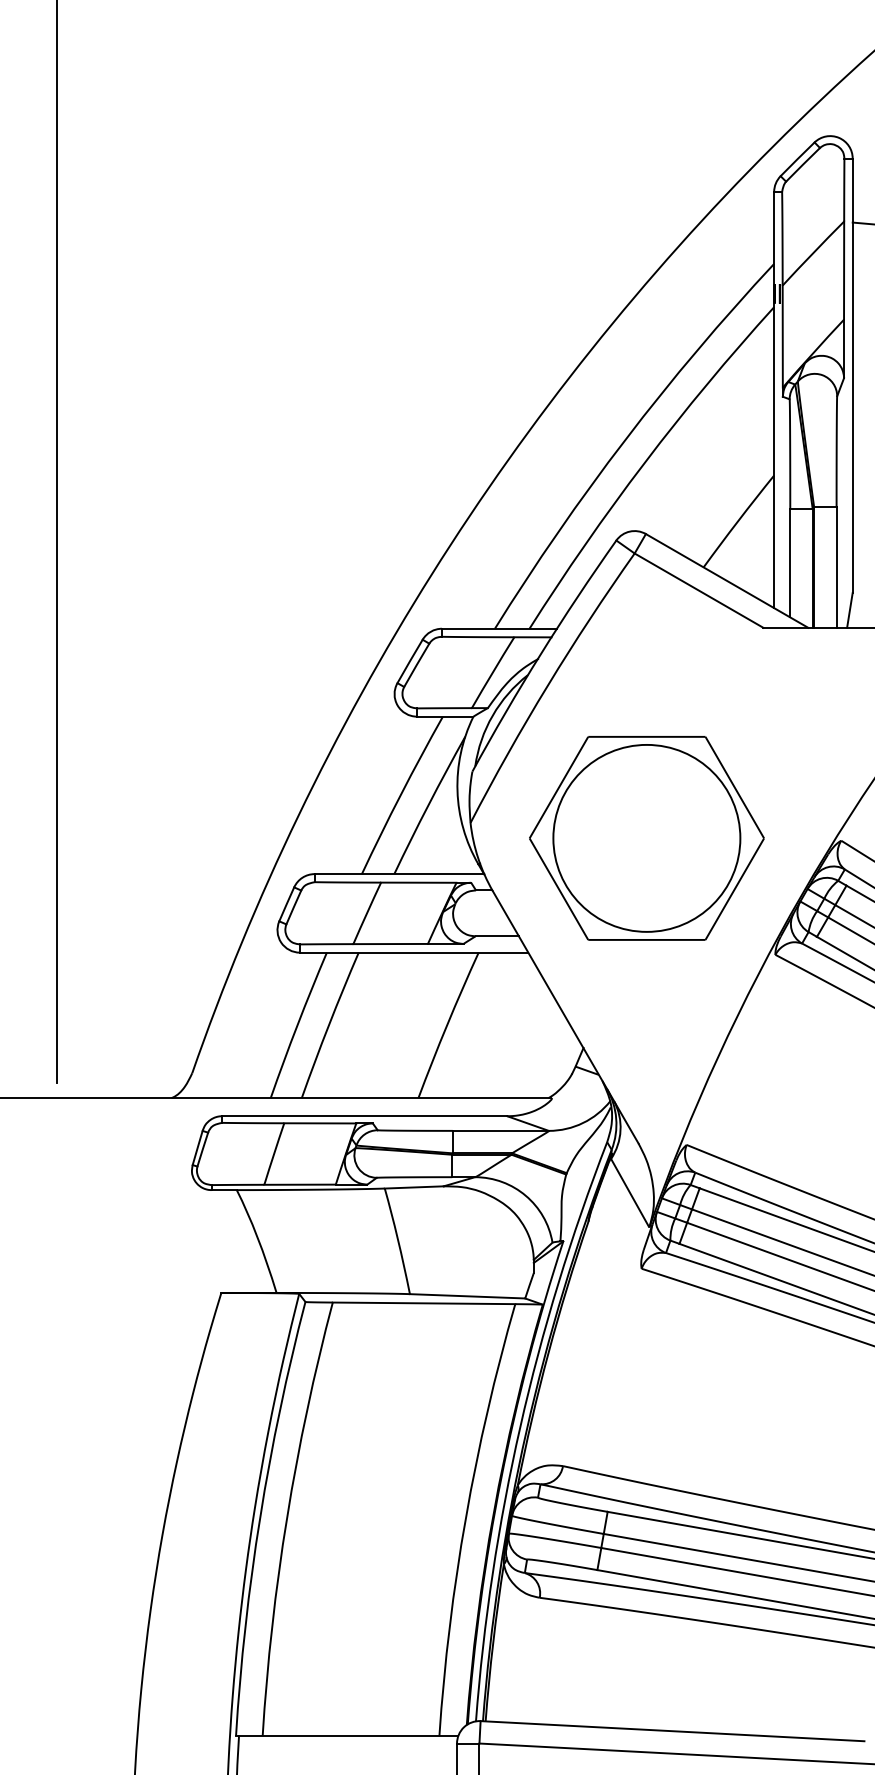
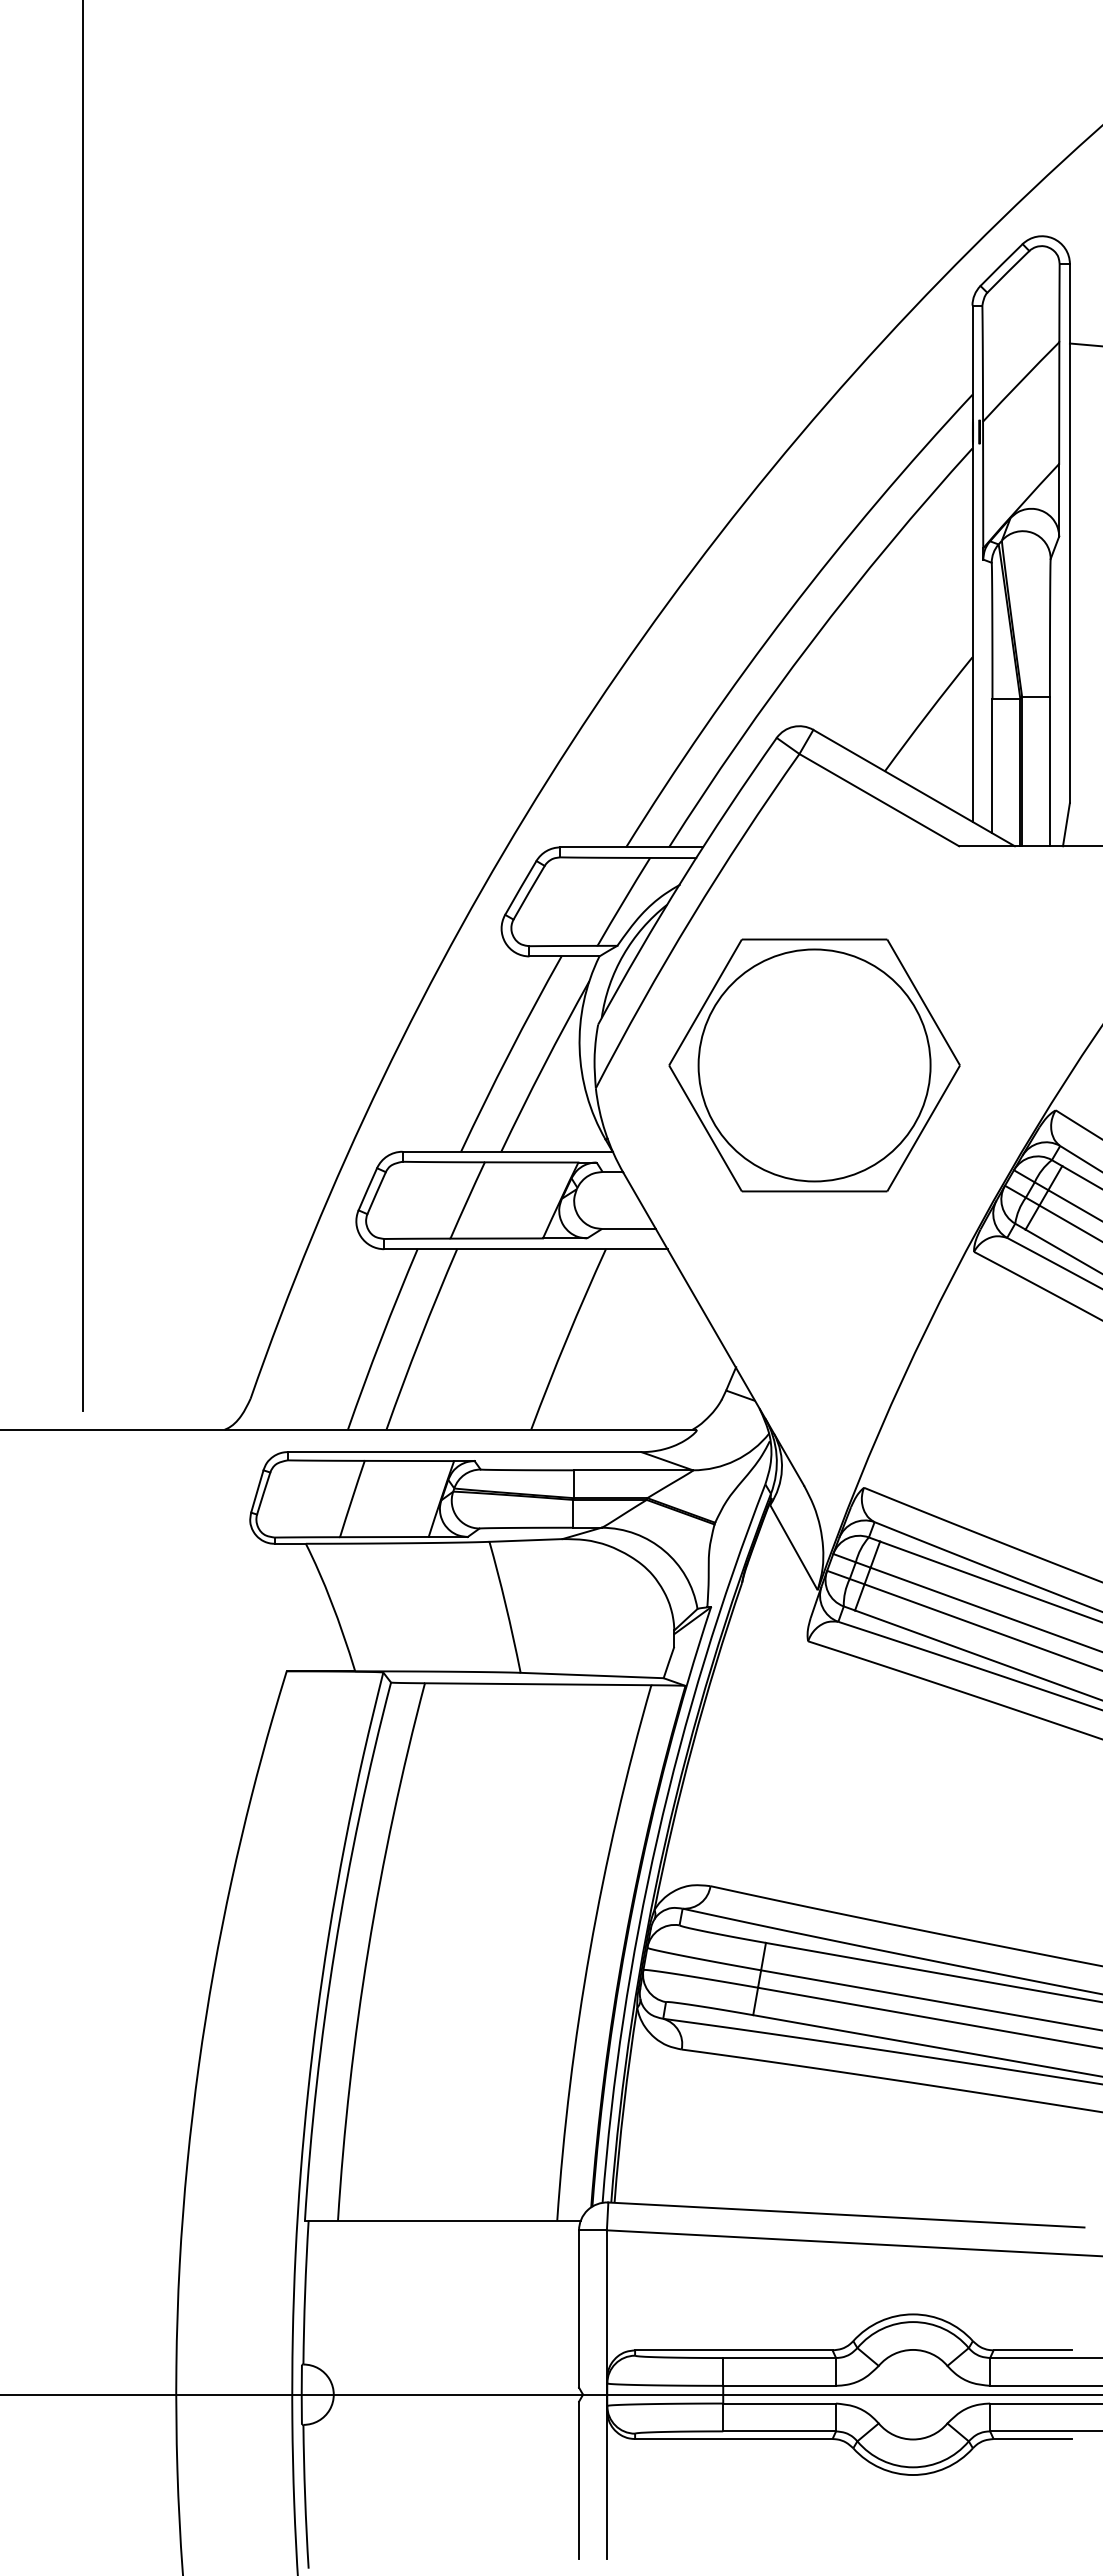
part: (646, 838) -> (814, 1065), moved

